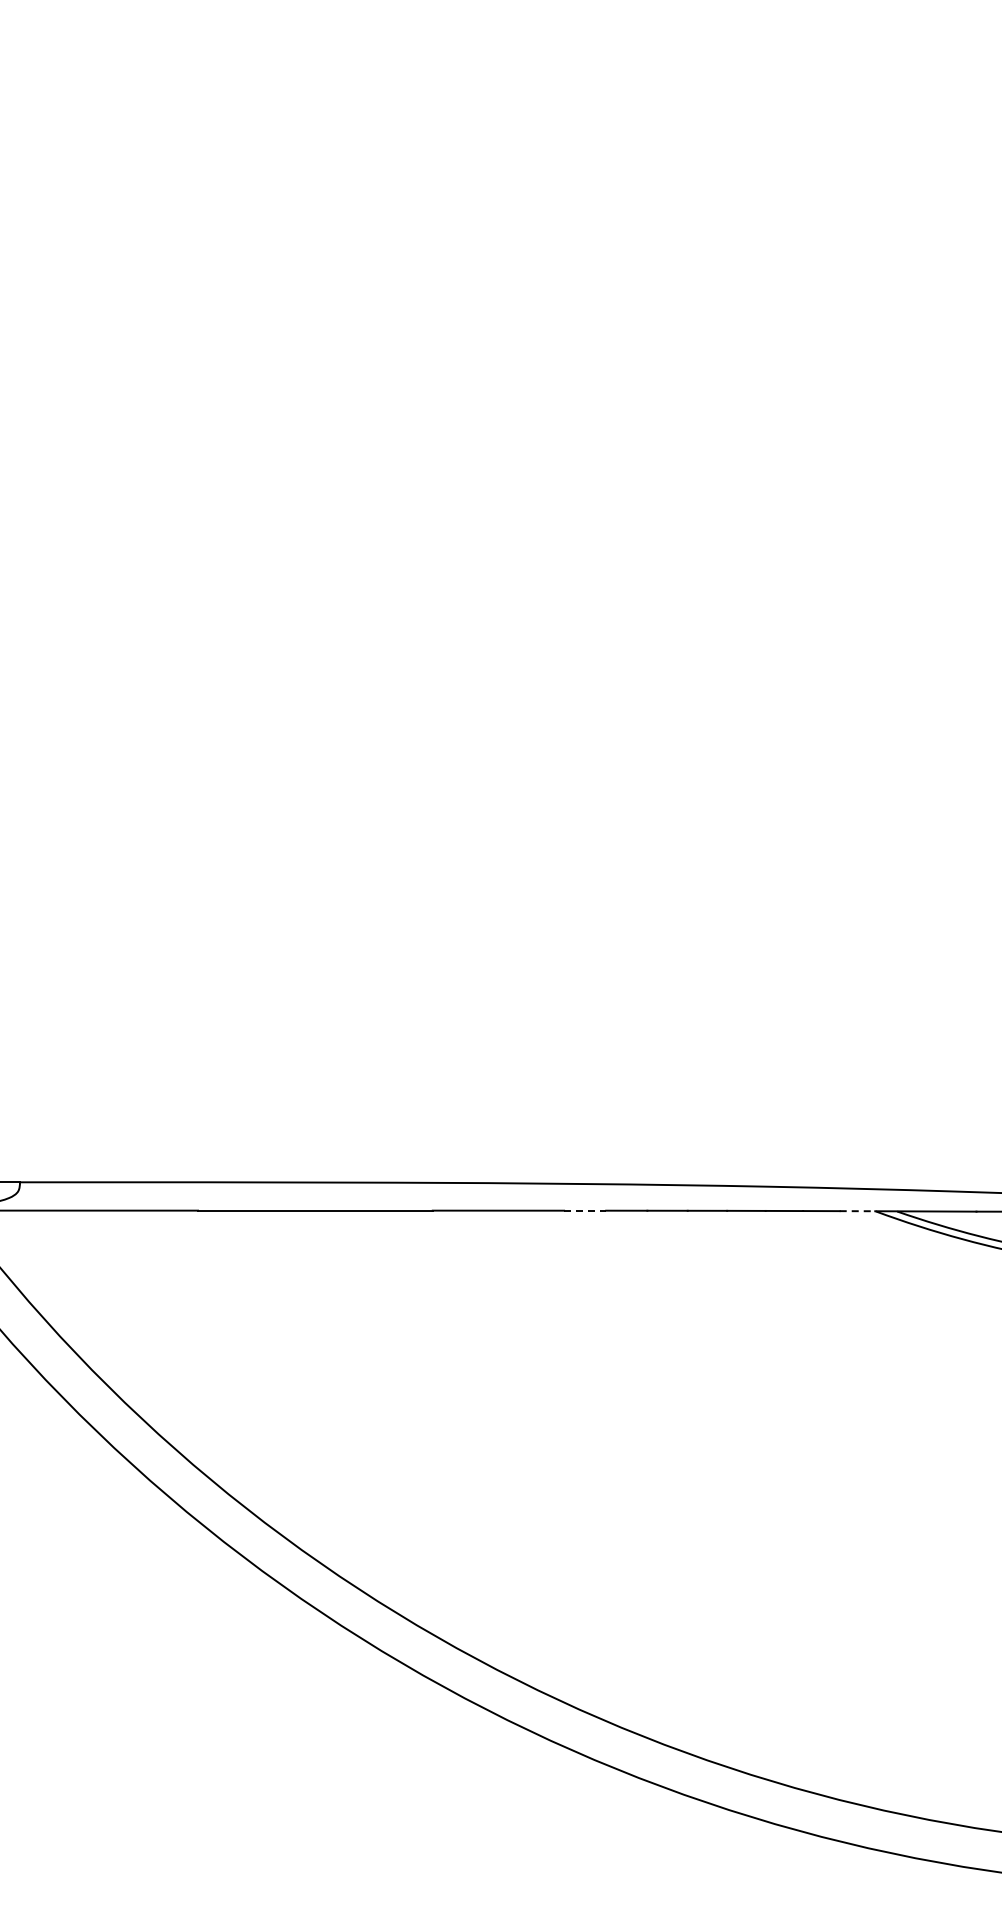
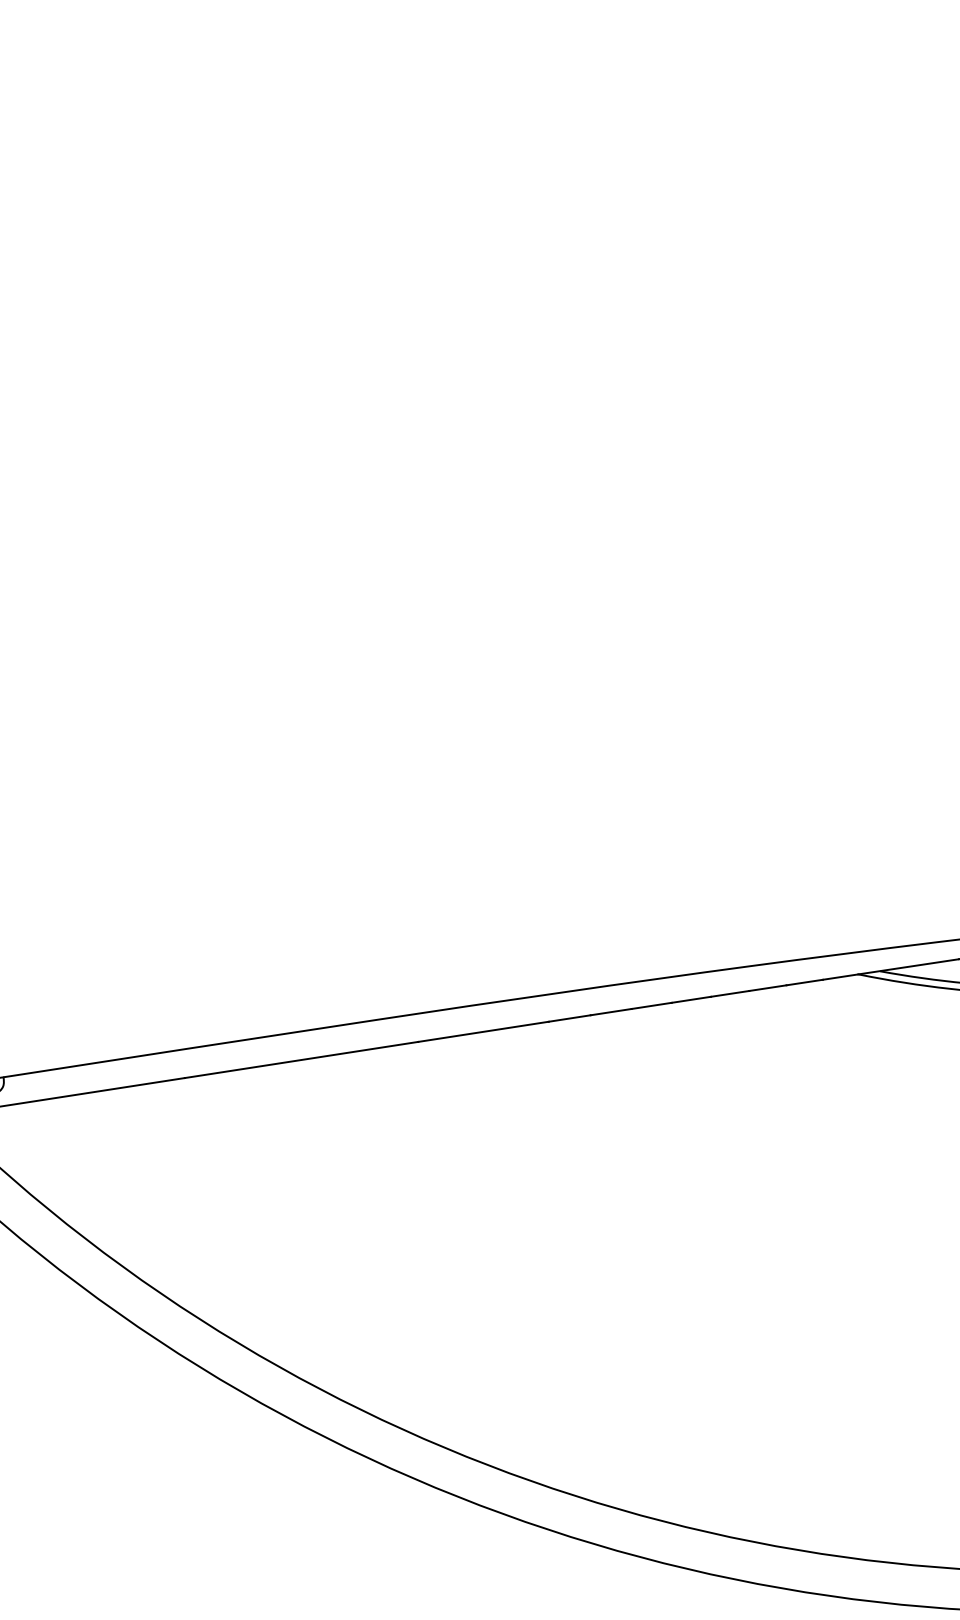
line: (585, 1210) -> (570, 1018), dashed -> solid
line: (857, 1211) -> (840, 977), dashed -> solid

